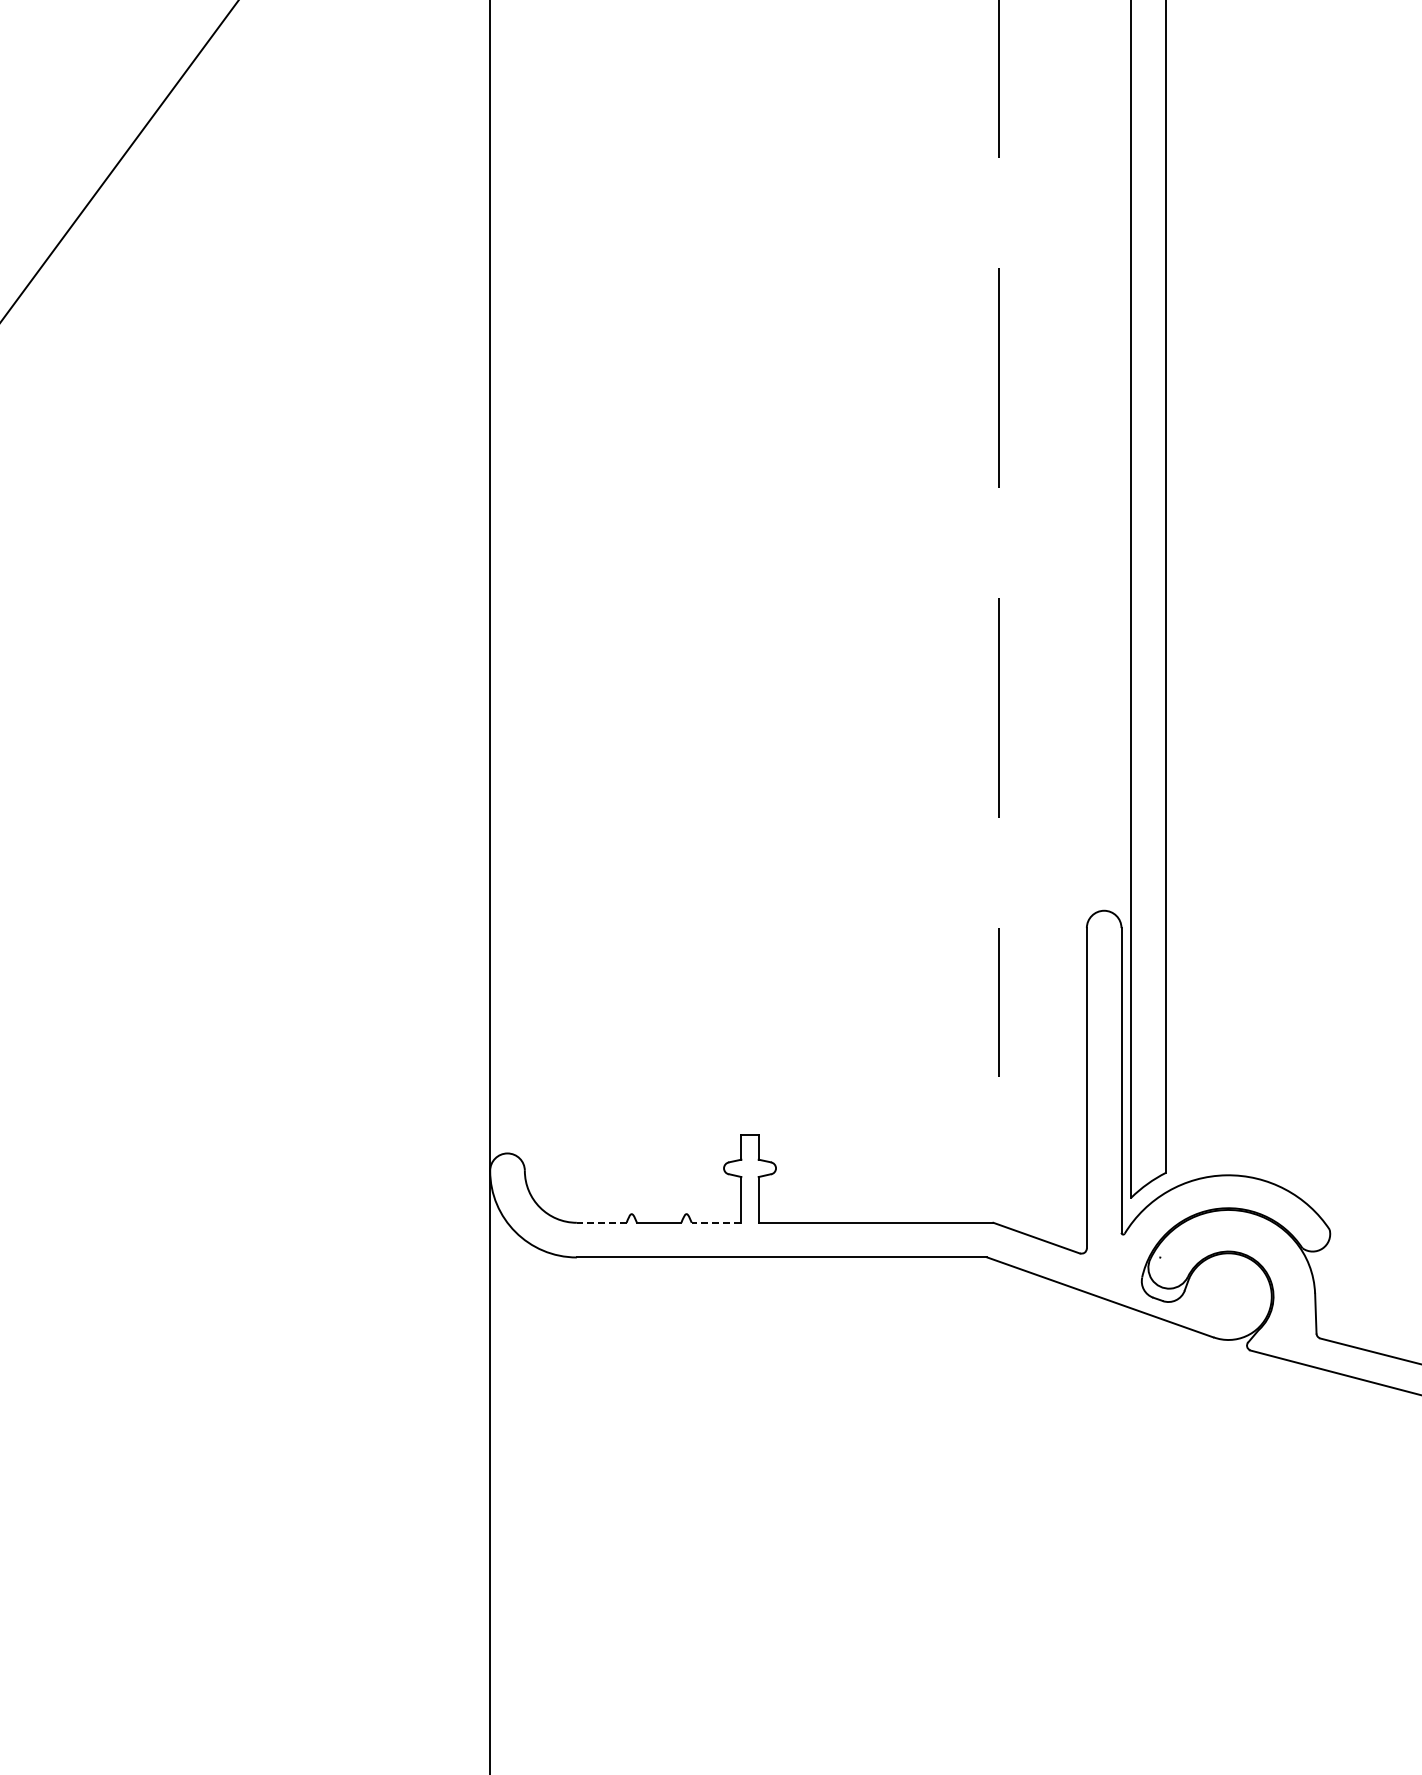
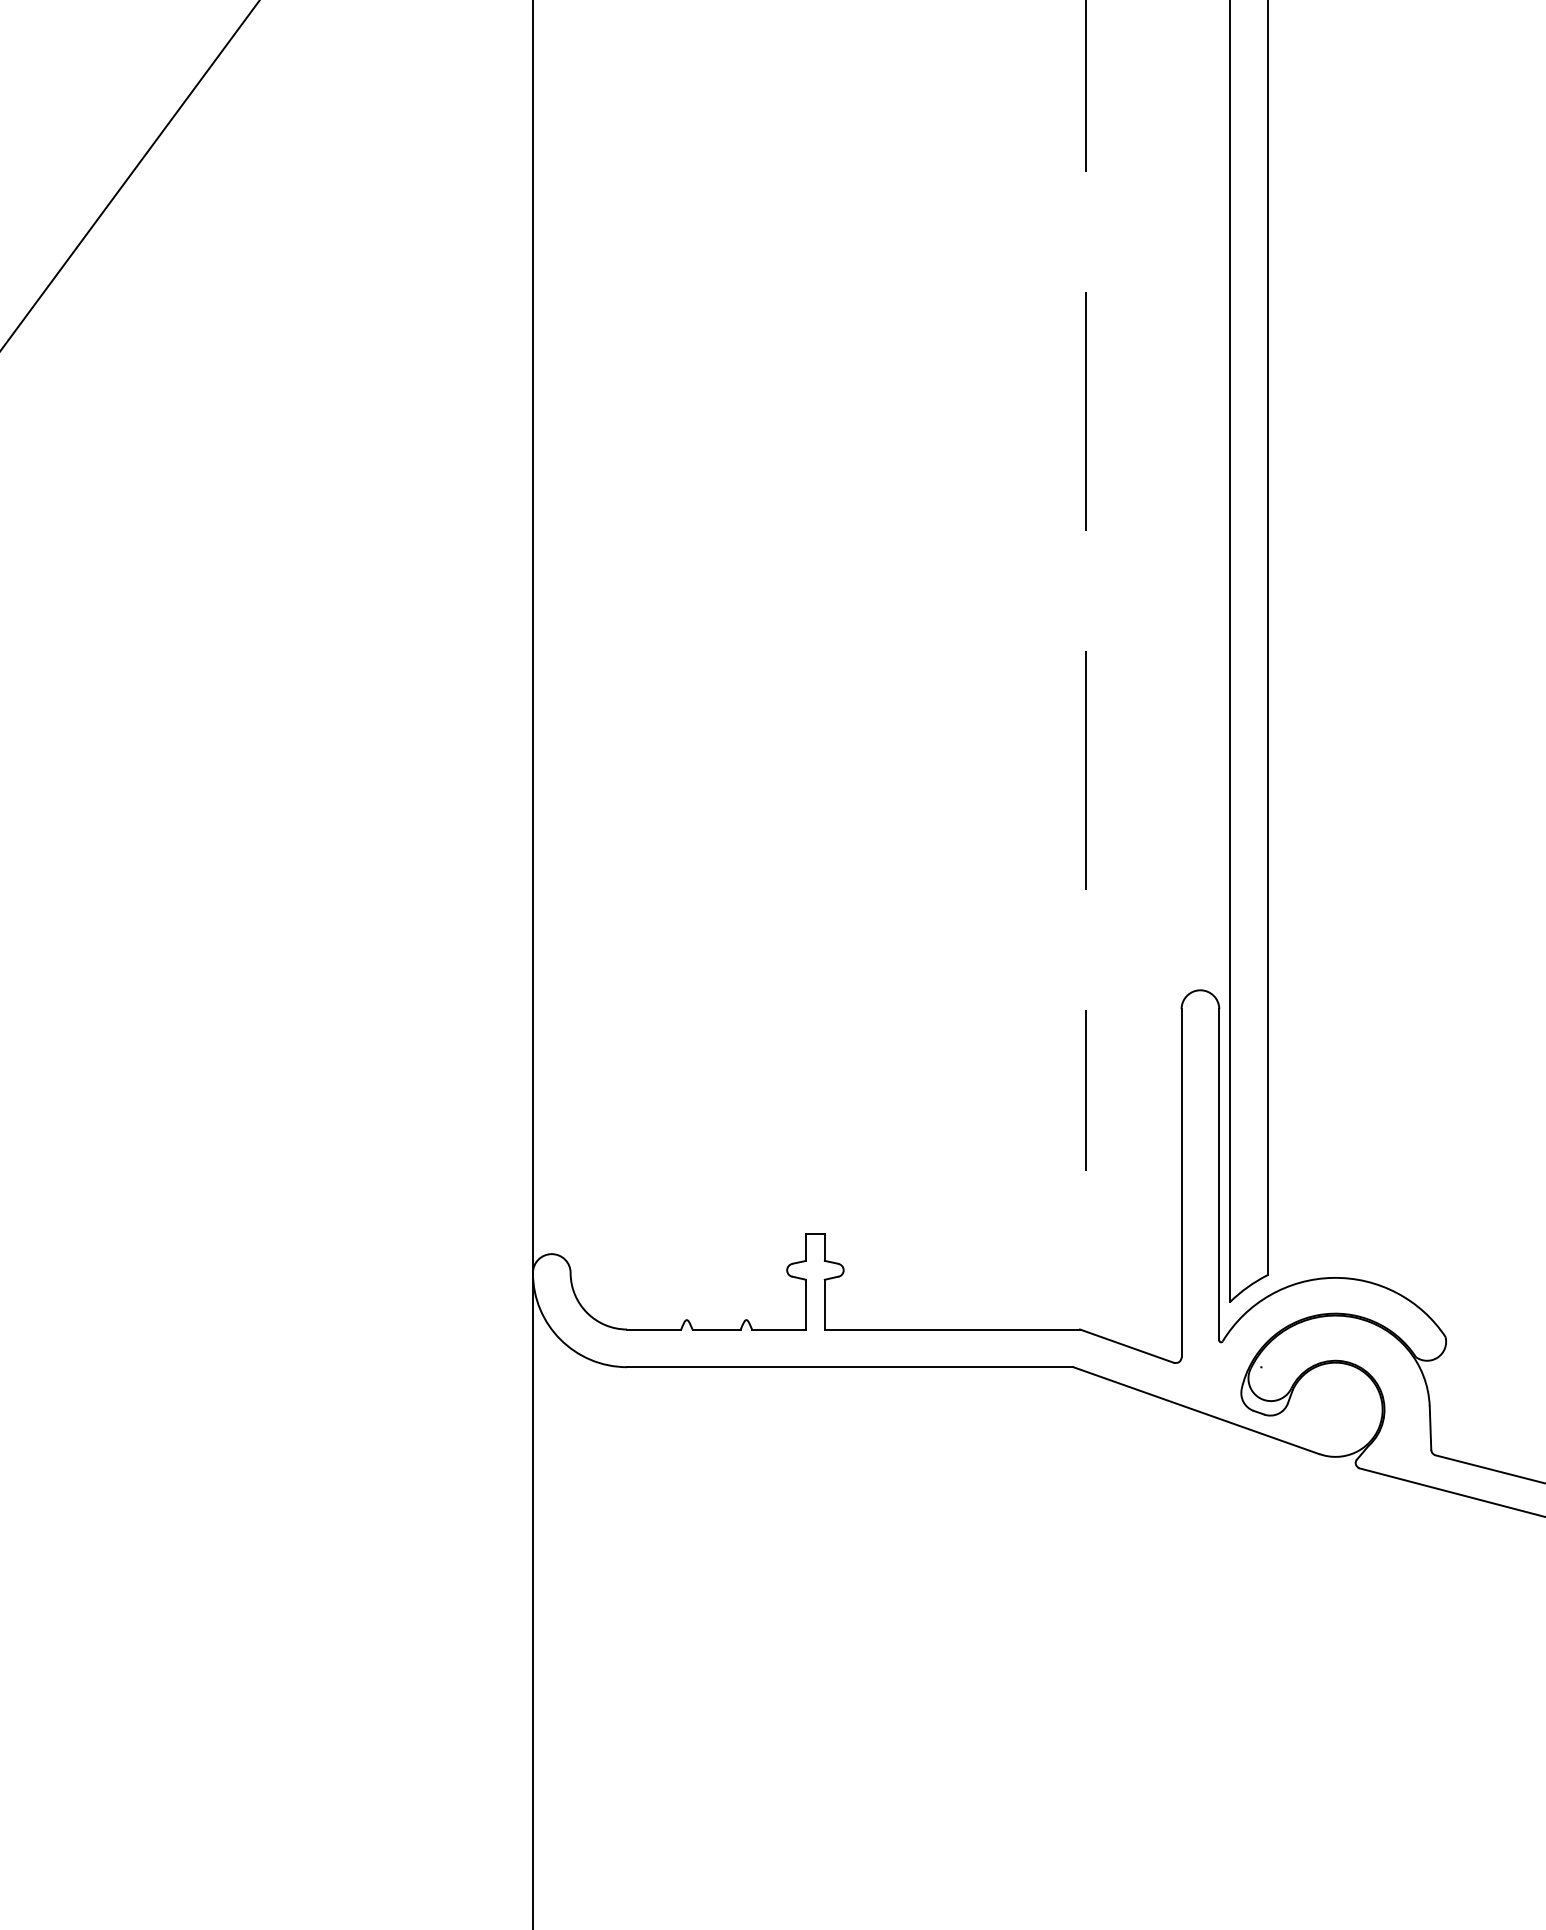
line: (601, 1222) -> (653, 1329), dashed -> solid
line: (716, 1222) -> (778, 1329), dashed -> solid

